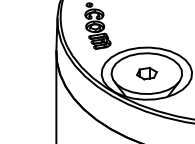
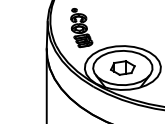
part: (146, 73) -> (122, 67), size x1.43

